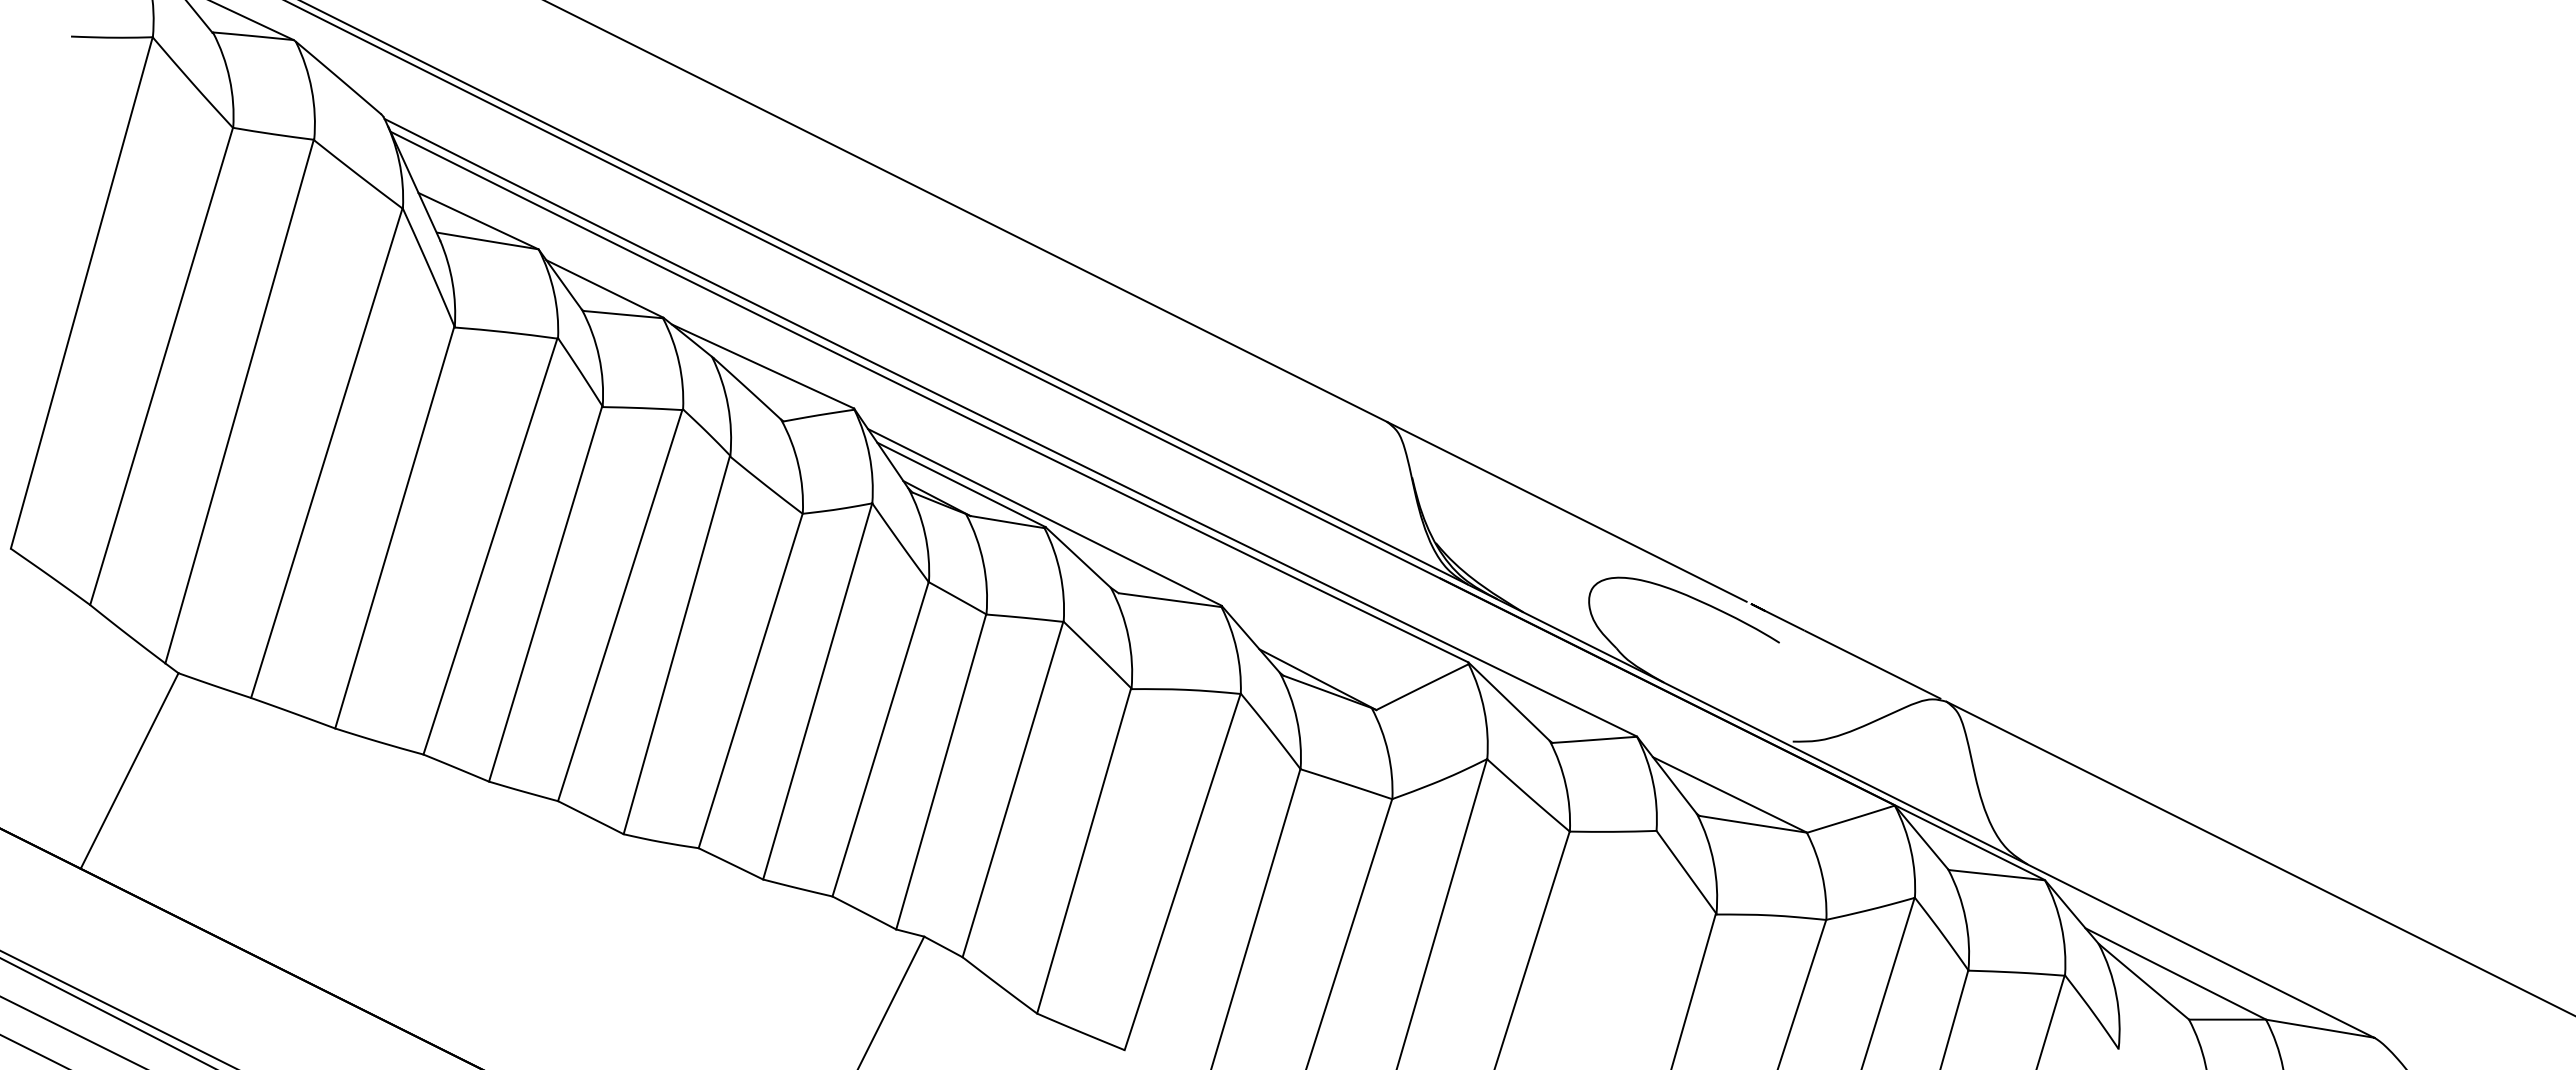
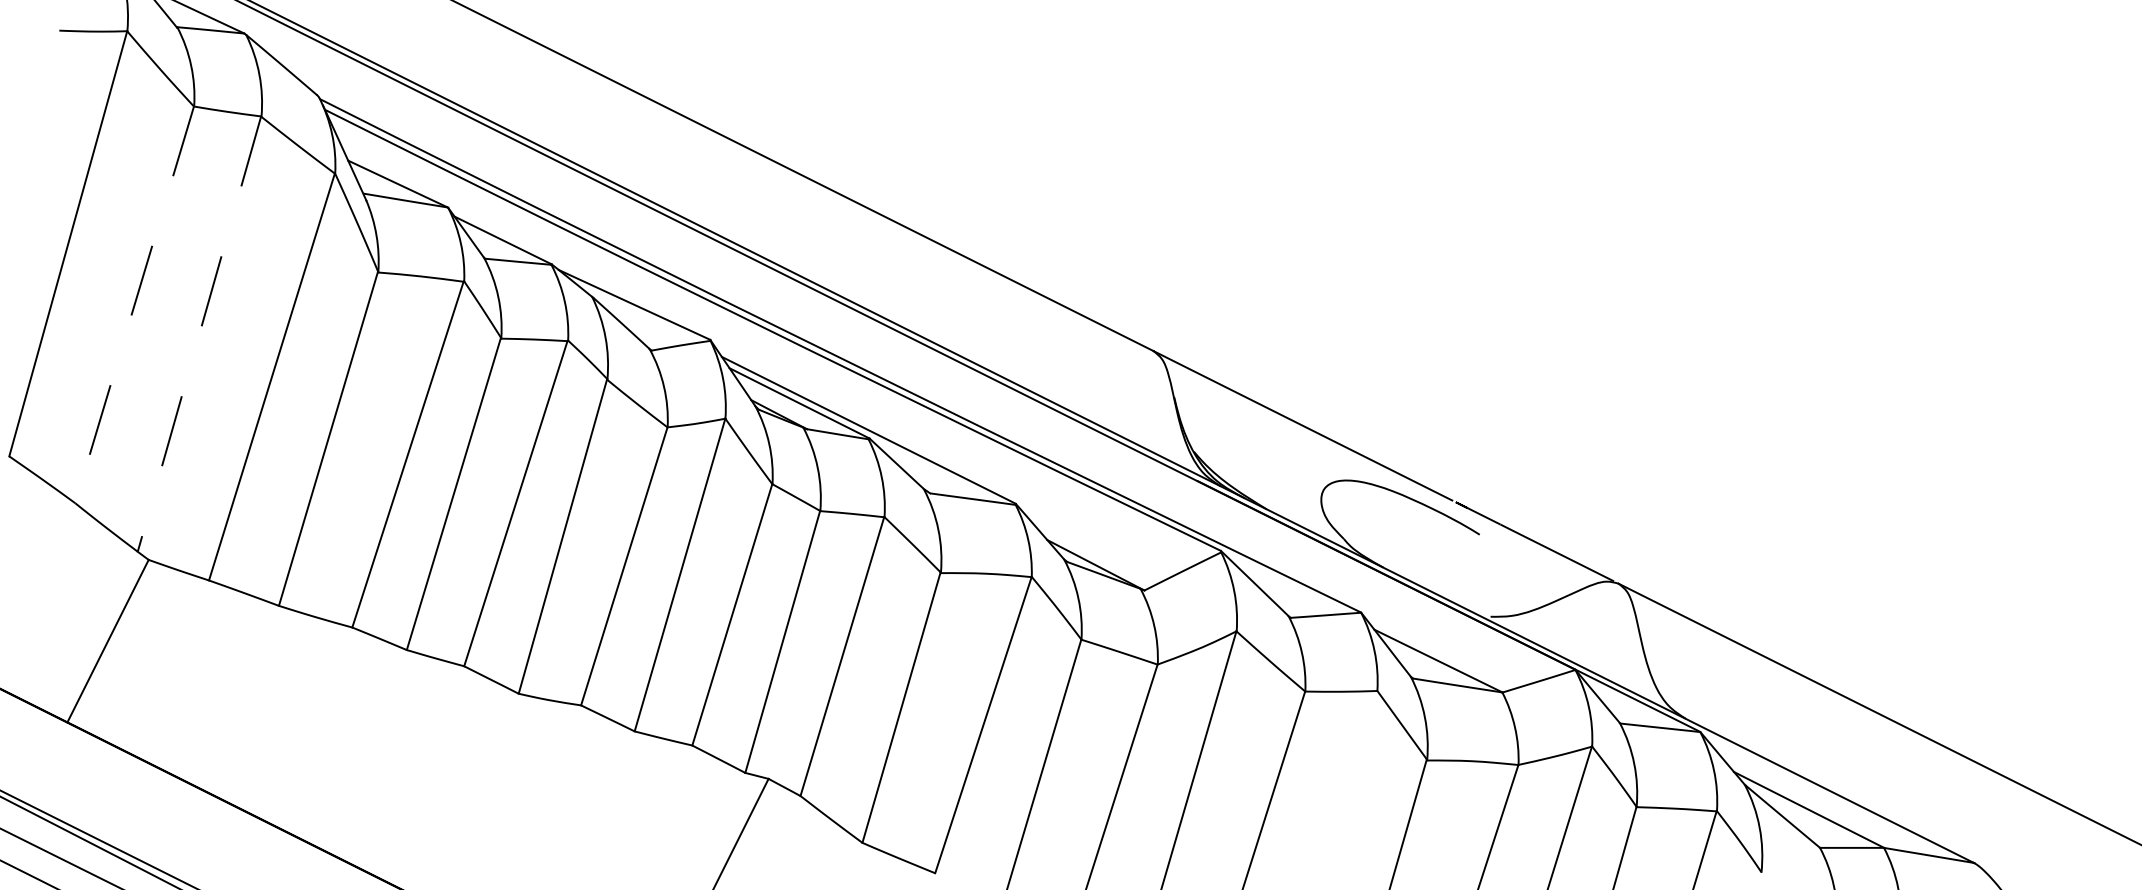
line: (161, 366) -> (134, 304), solid -> dashed
line: (239, 402) -> (199, 334), solid -> dashed

